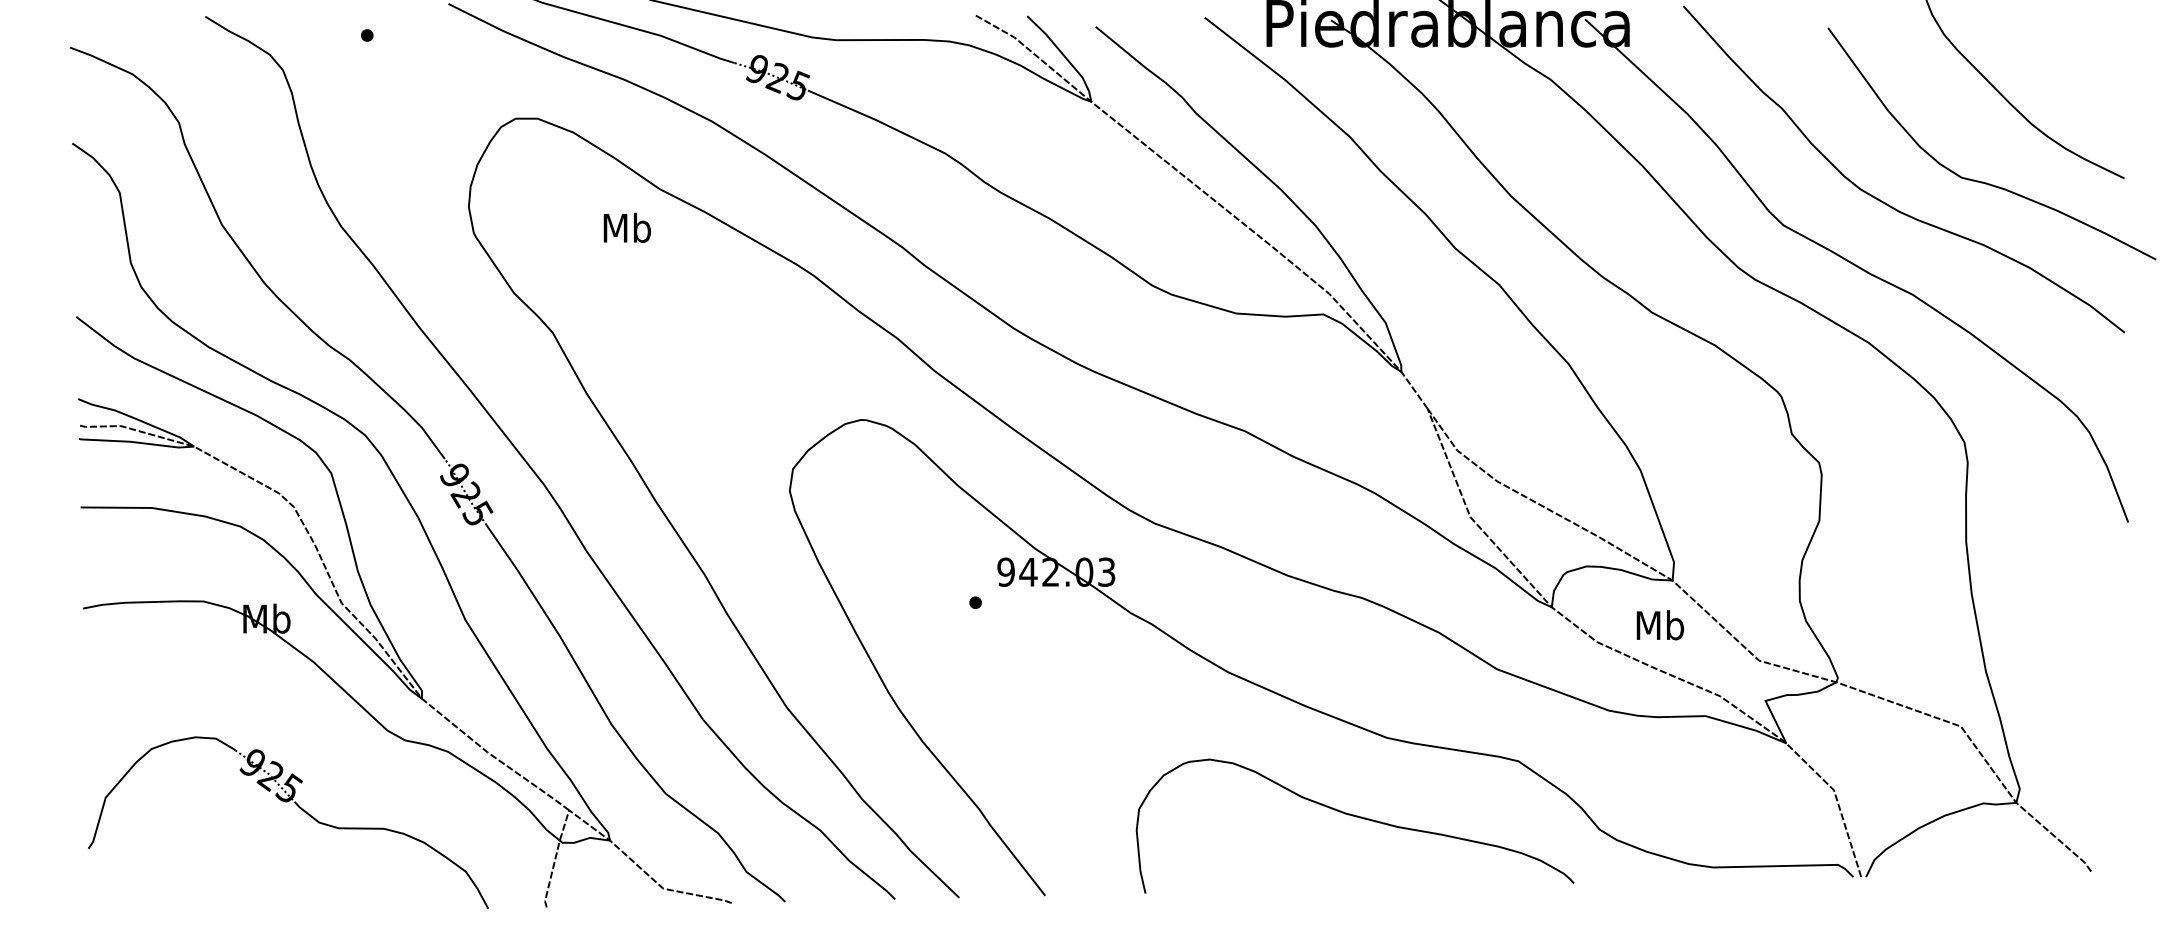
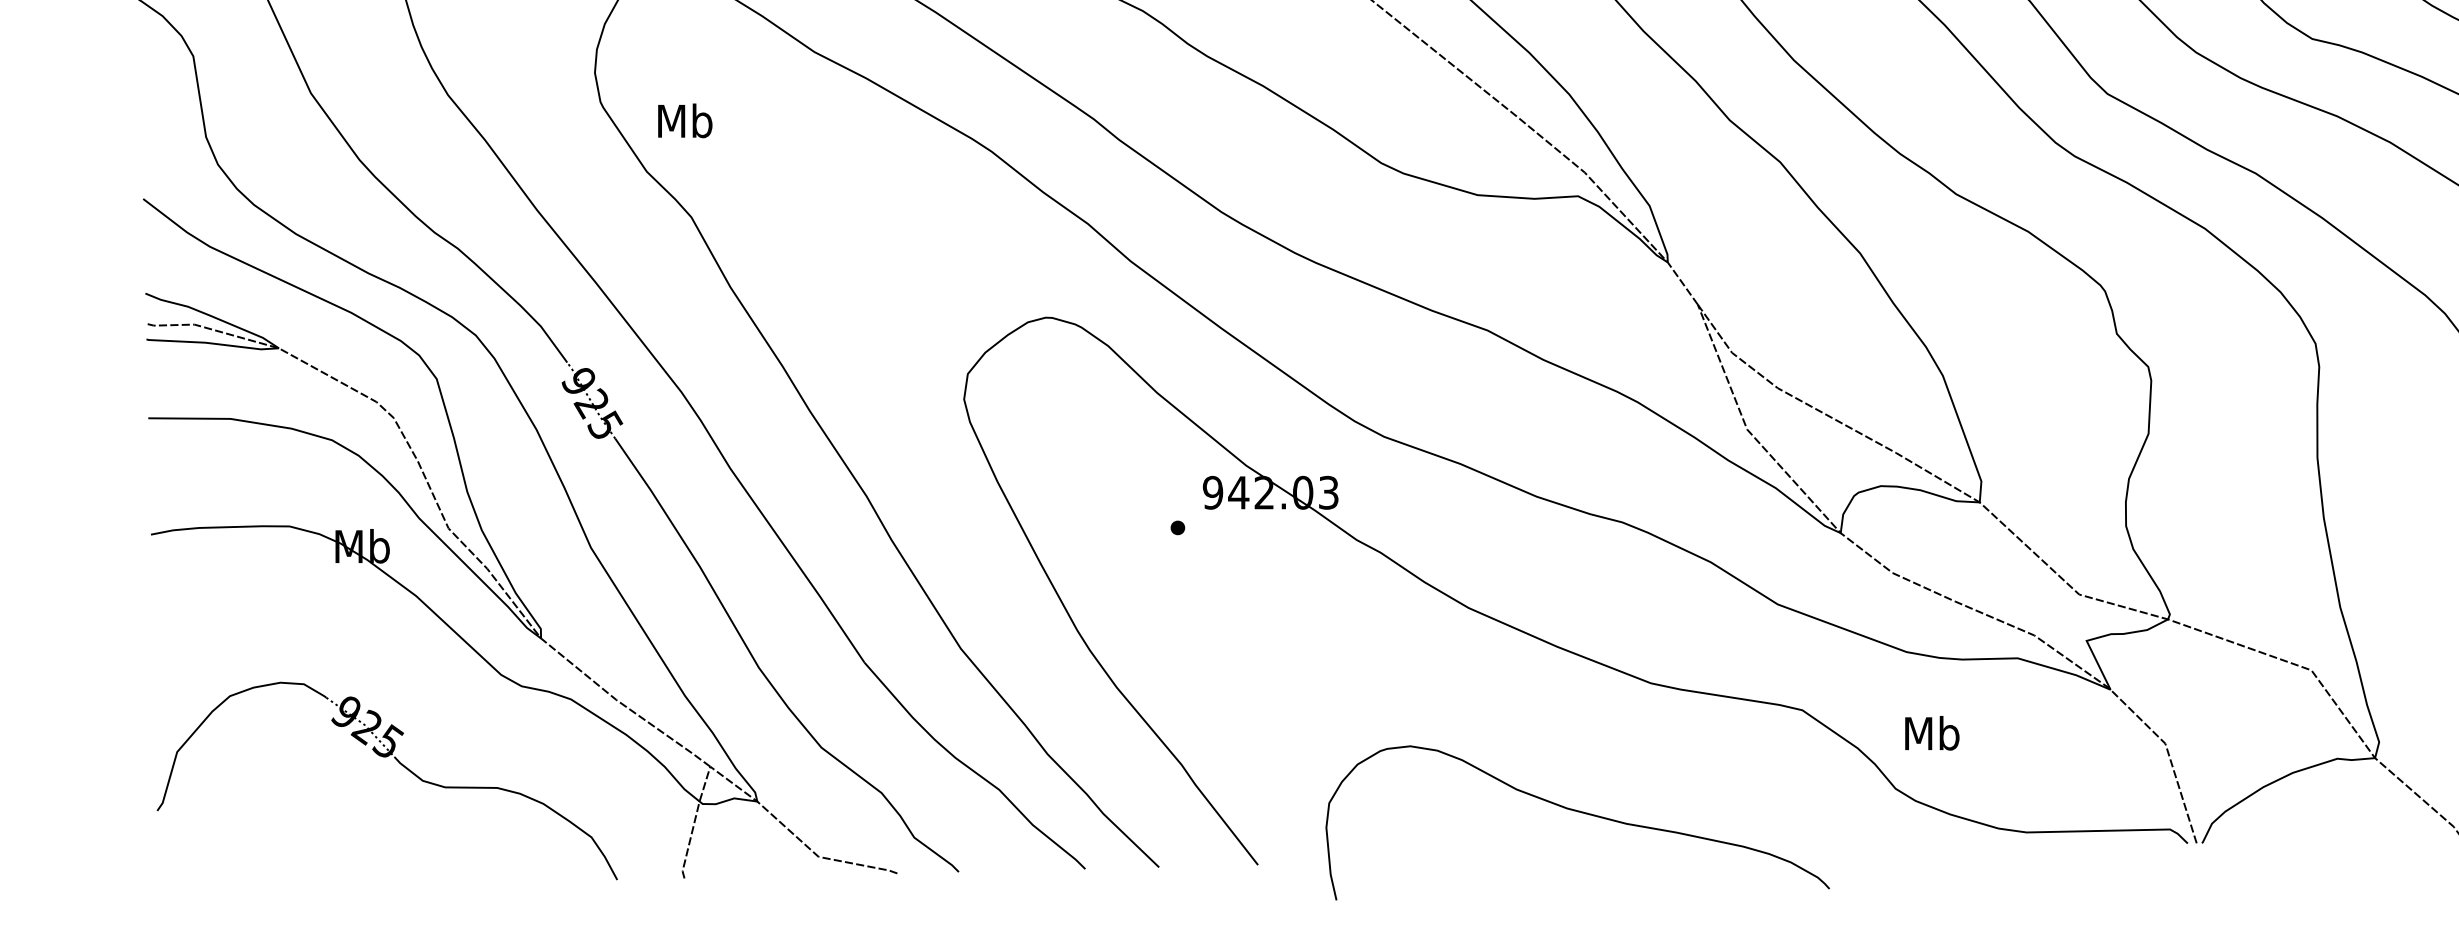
text: (626, 227) -> (684, 120), moved
text: (1659, 625) -> (1931, 733), moved
curve: (1356, 817) -> (1579, 812), moved

